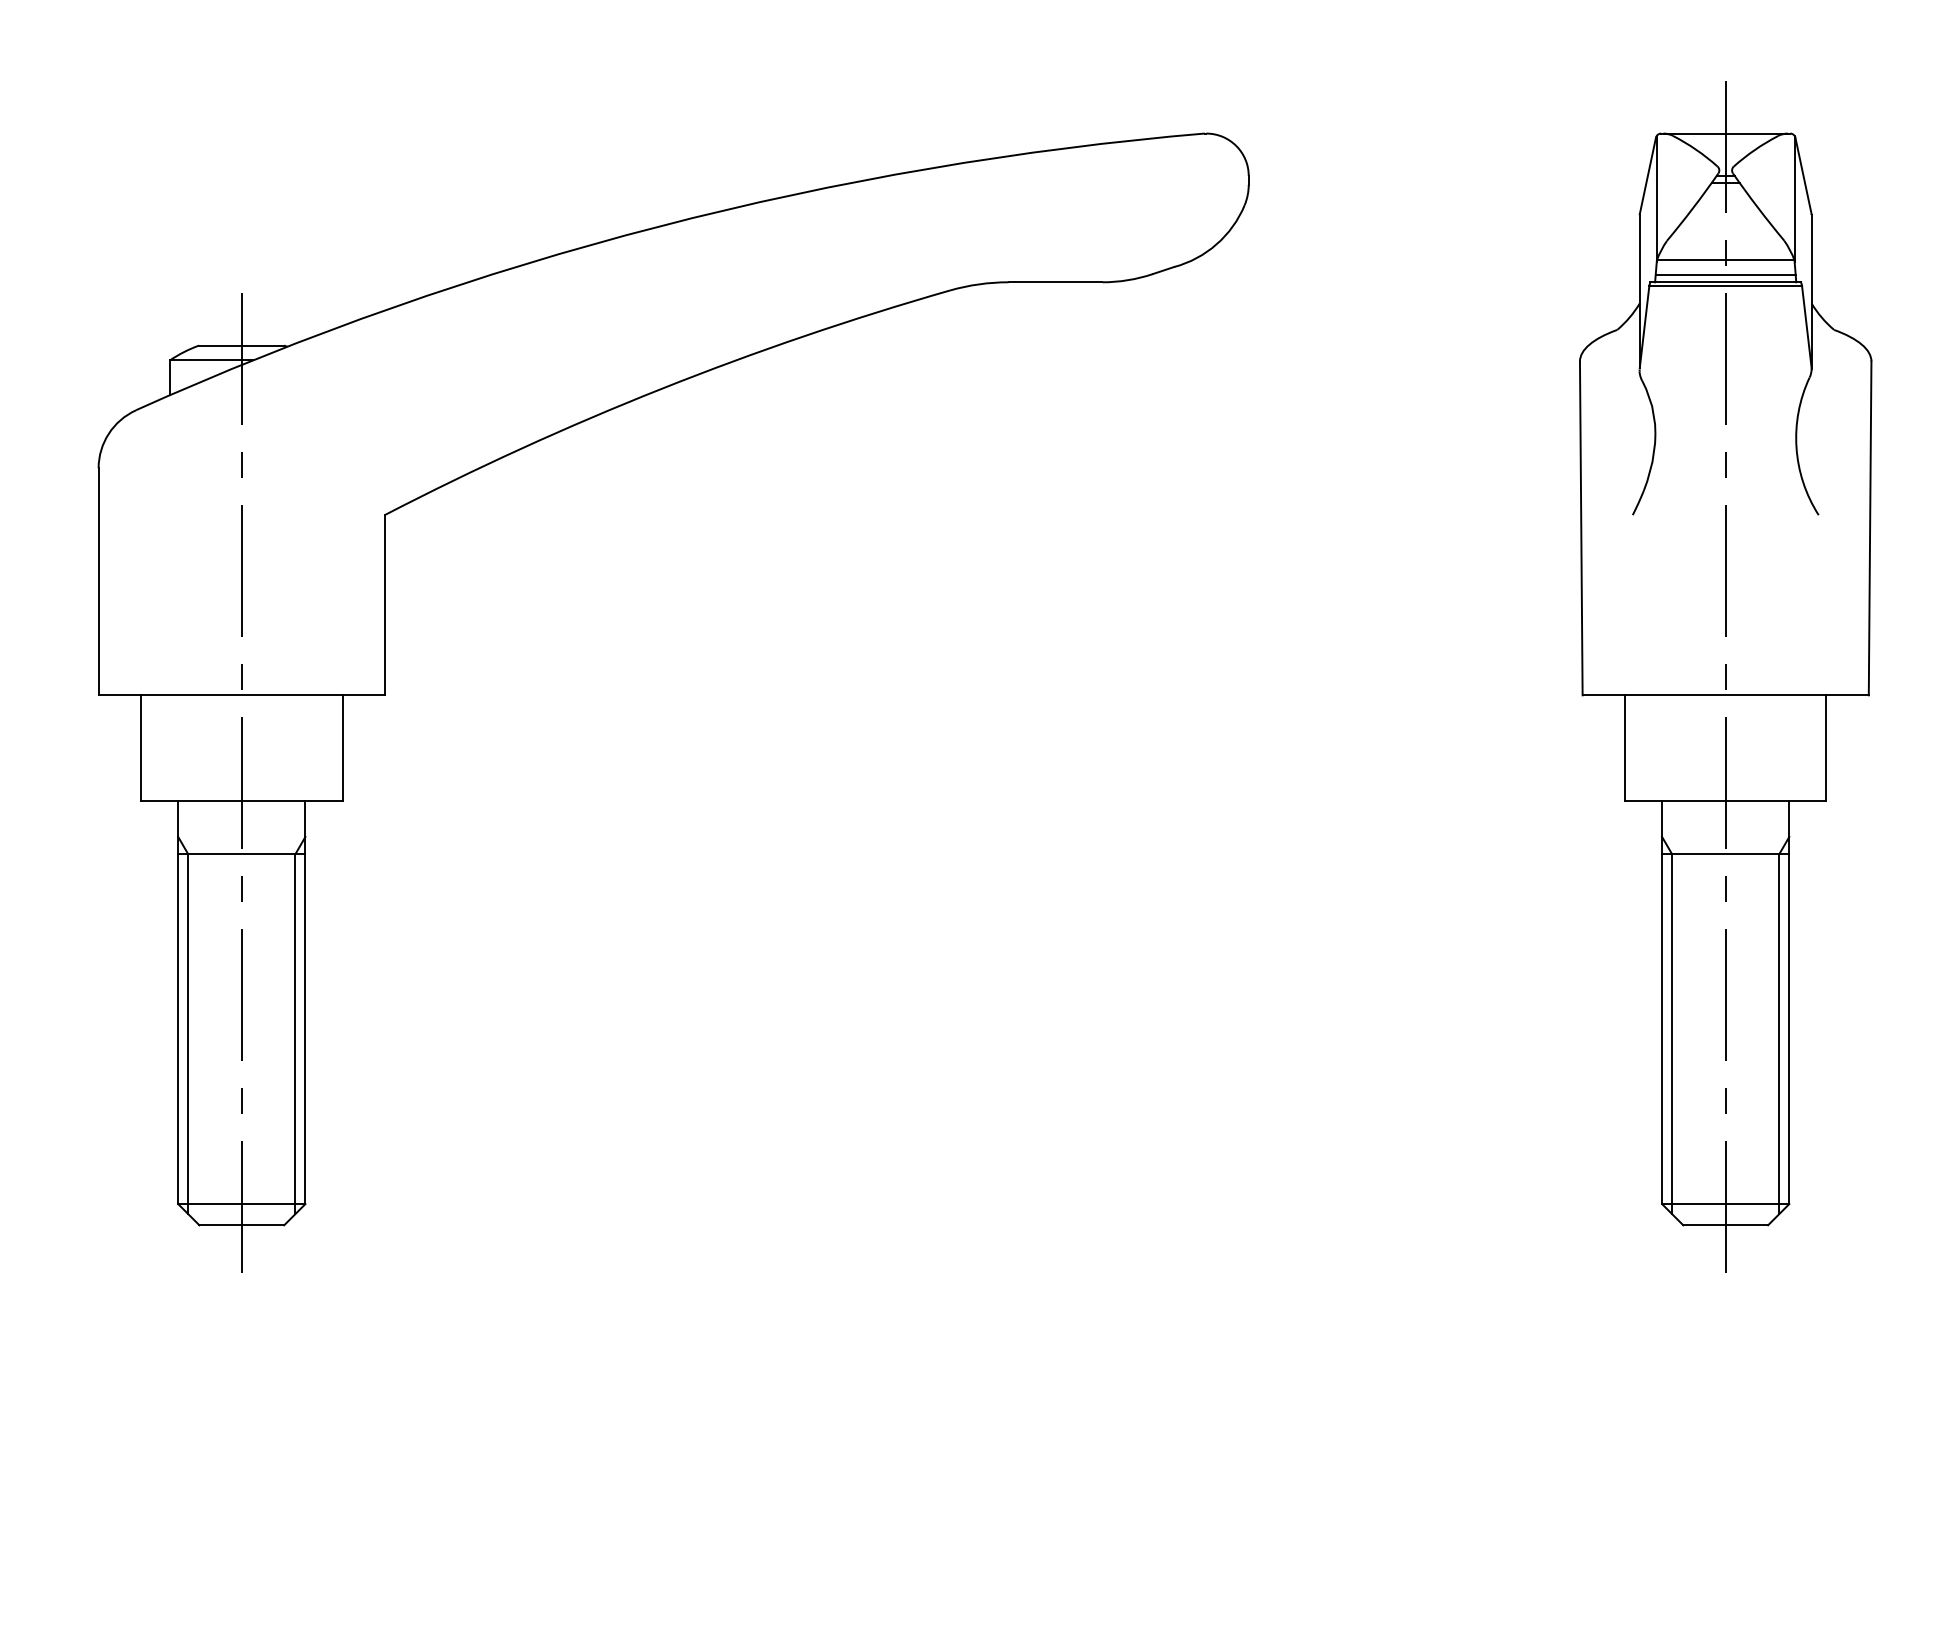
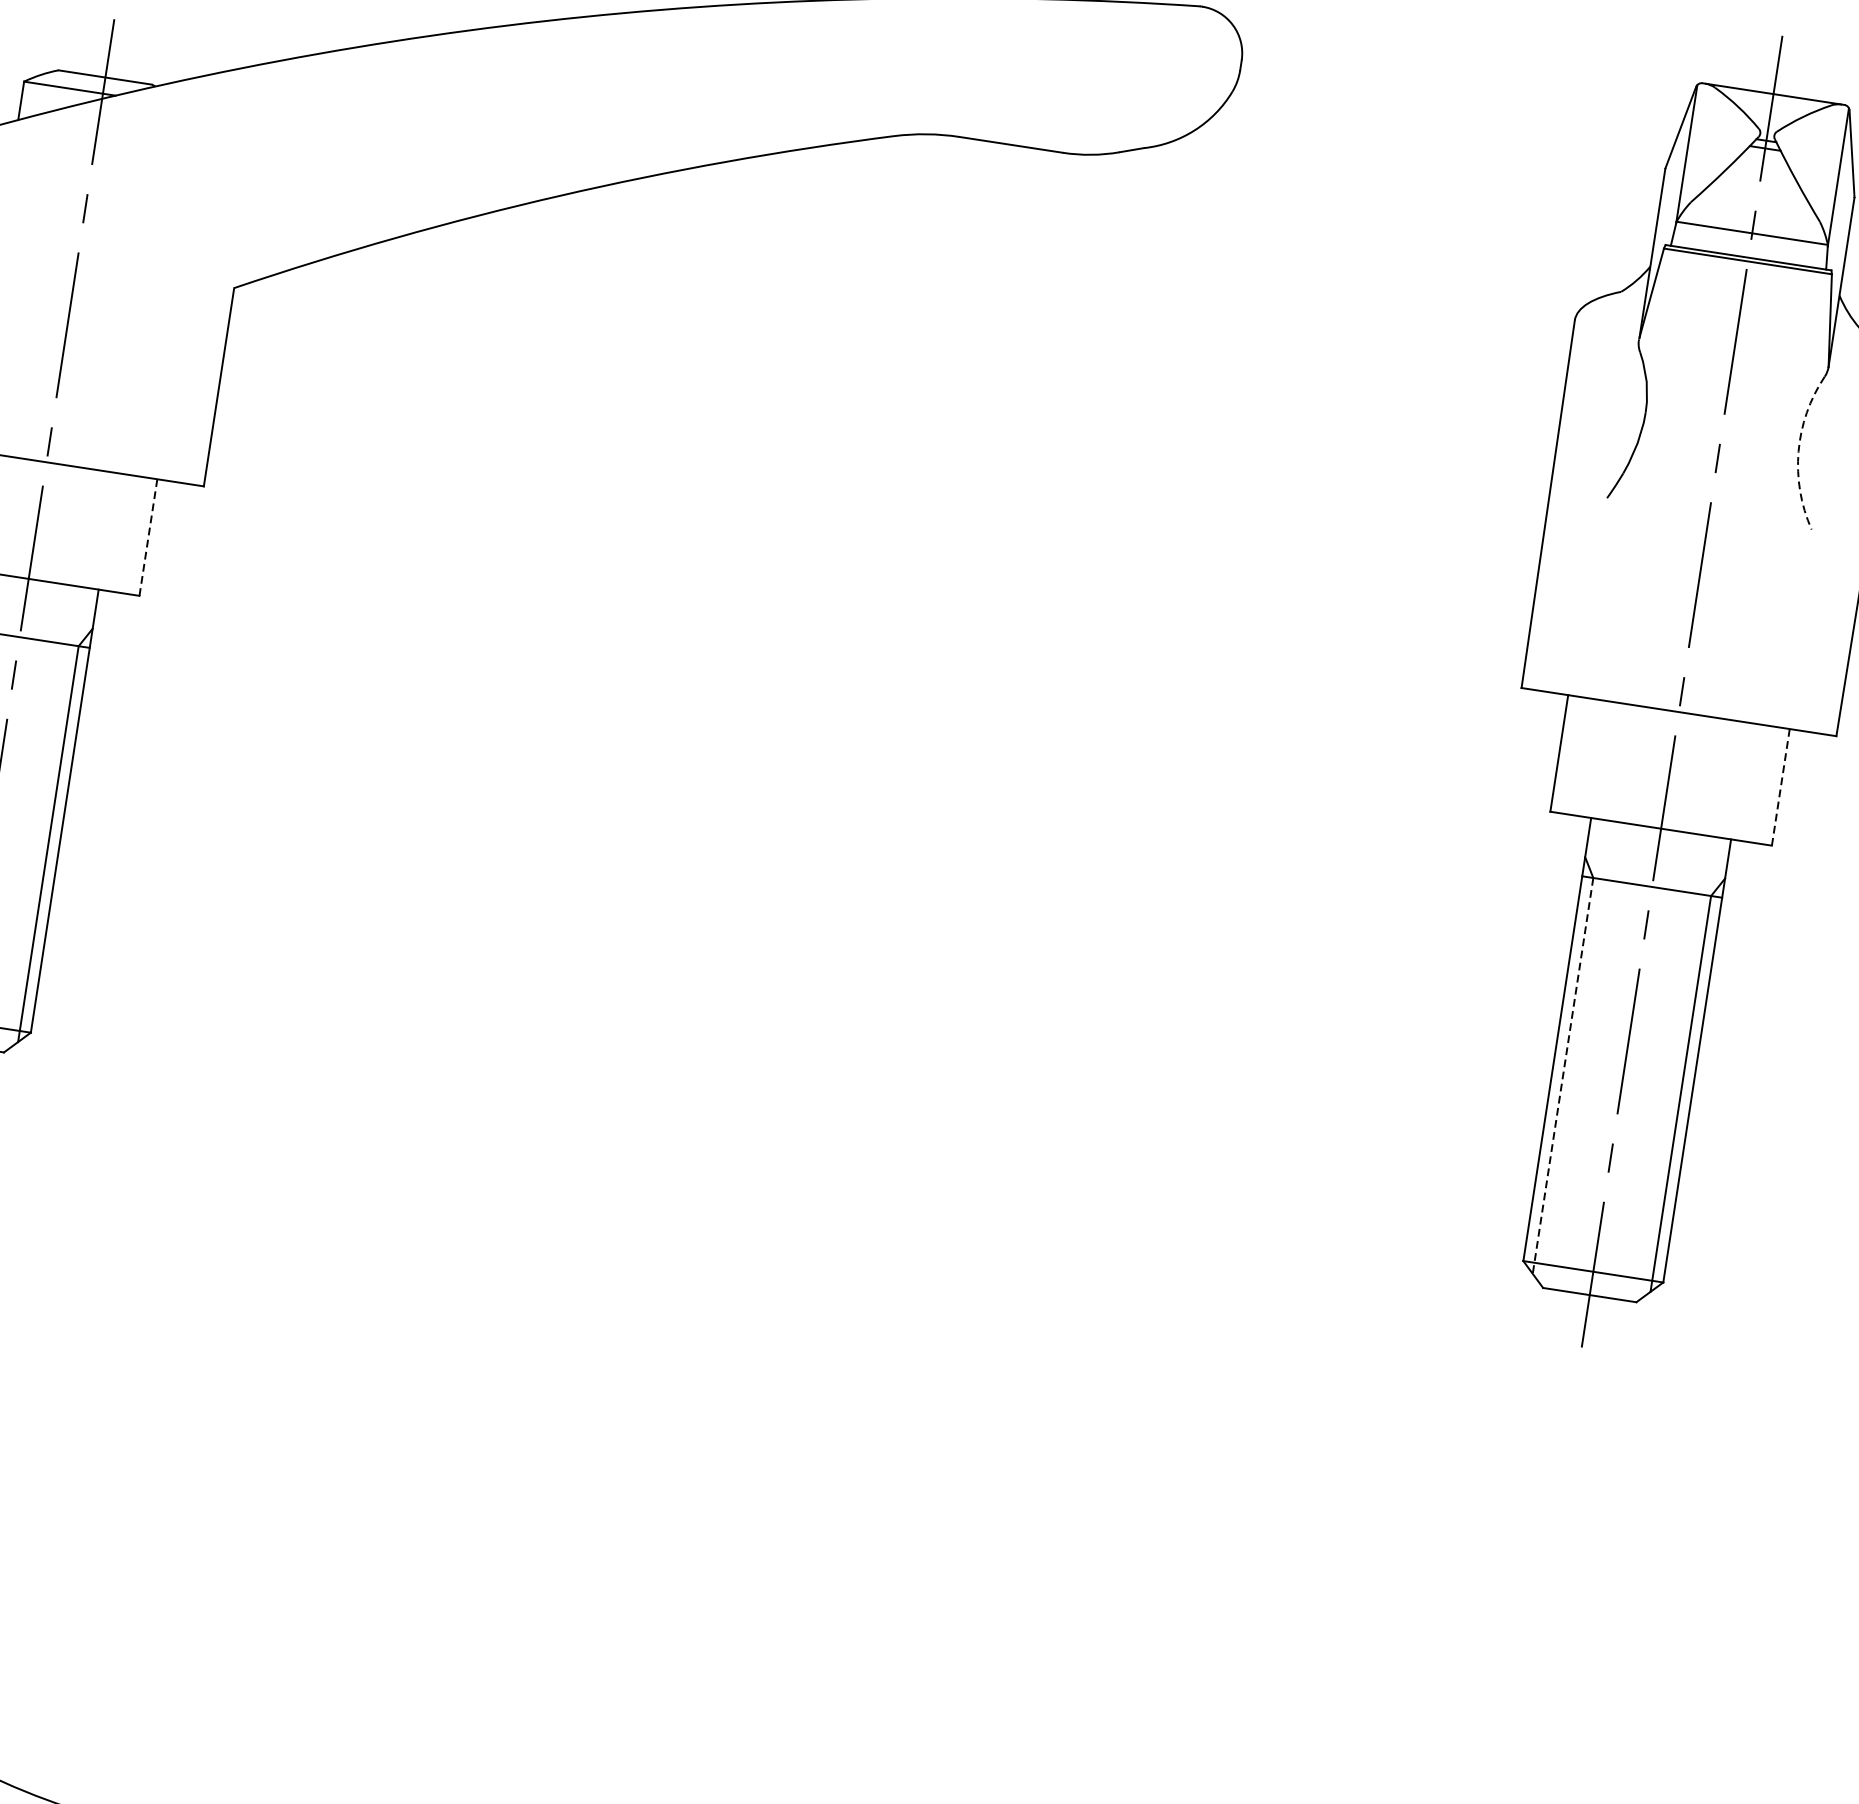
line: (1725, 274) -> (1749, 249), removed
arc: (1796, 447) -> (1798, 451), solid -> dashed
line: (342, 748) -> (148, 537), solid -> dashed
line: (1826, 748) -> (1780, 787), solid -> dashed
line: (1672, 1034) -> (1563, 1076), solid -> dashed

